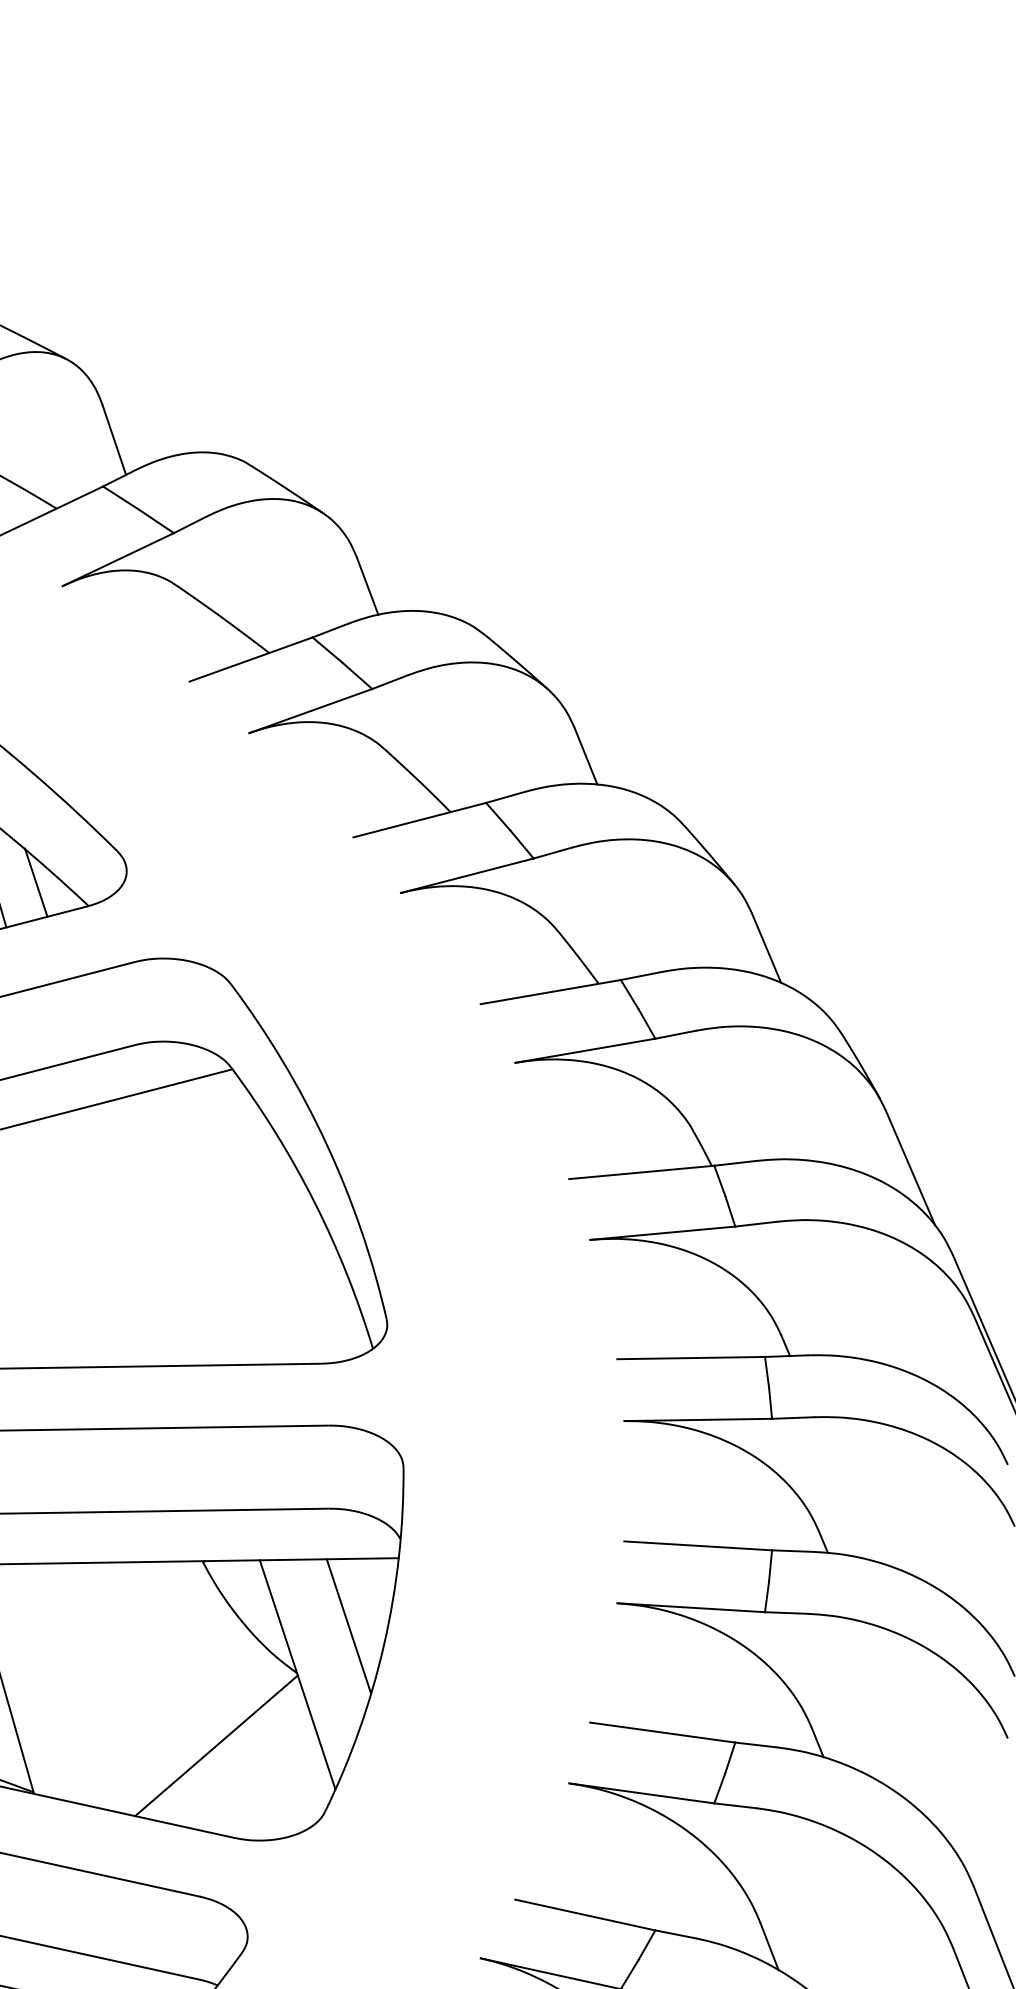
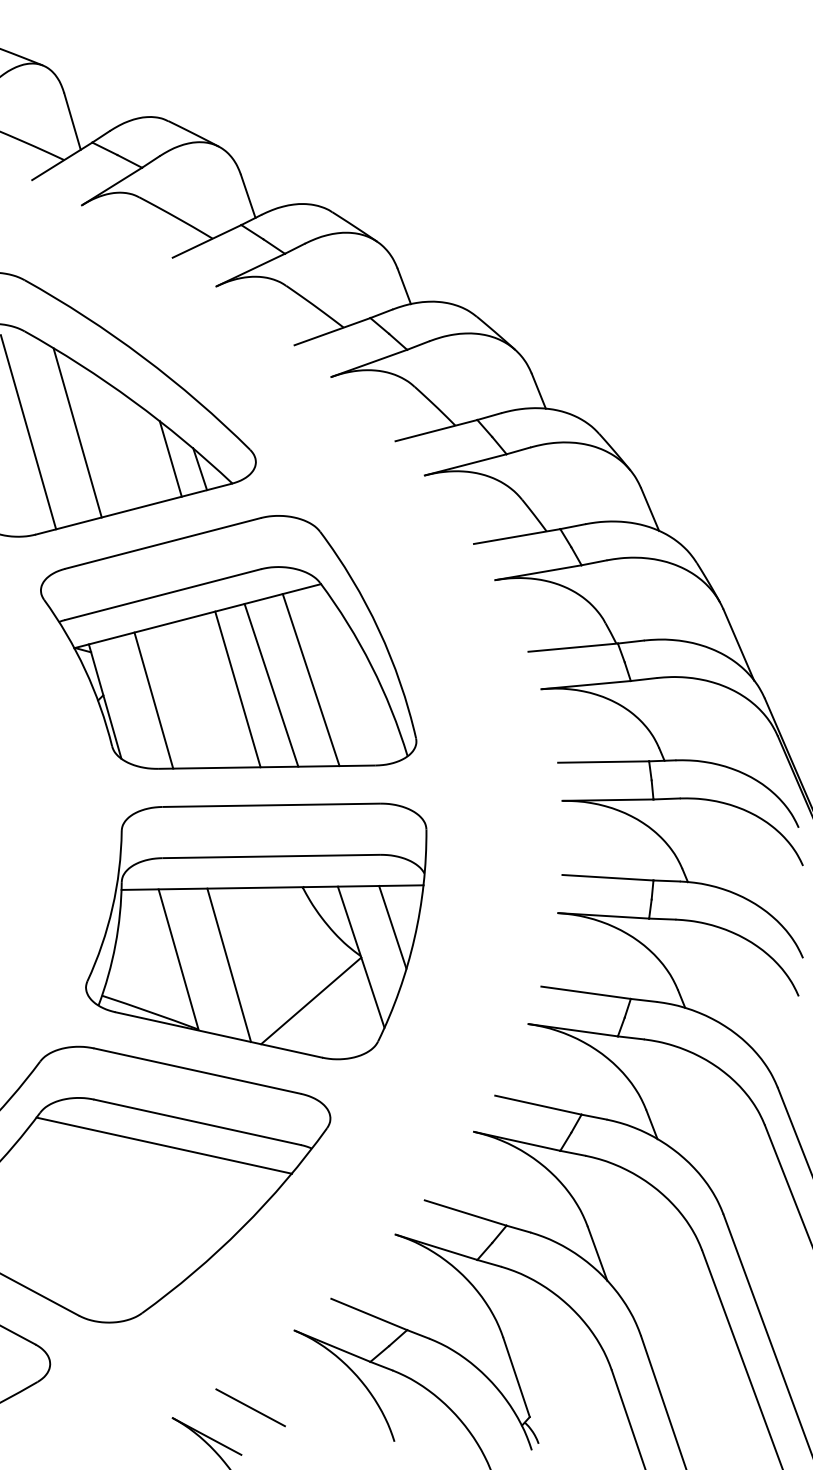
line: (215, 1225) -> (310, 680), added
line: (152, 1232) -> (271, 684), added
line: (96, 1240) -> (237, 689), added
line: (83, 1688) -> (229, 965), added

